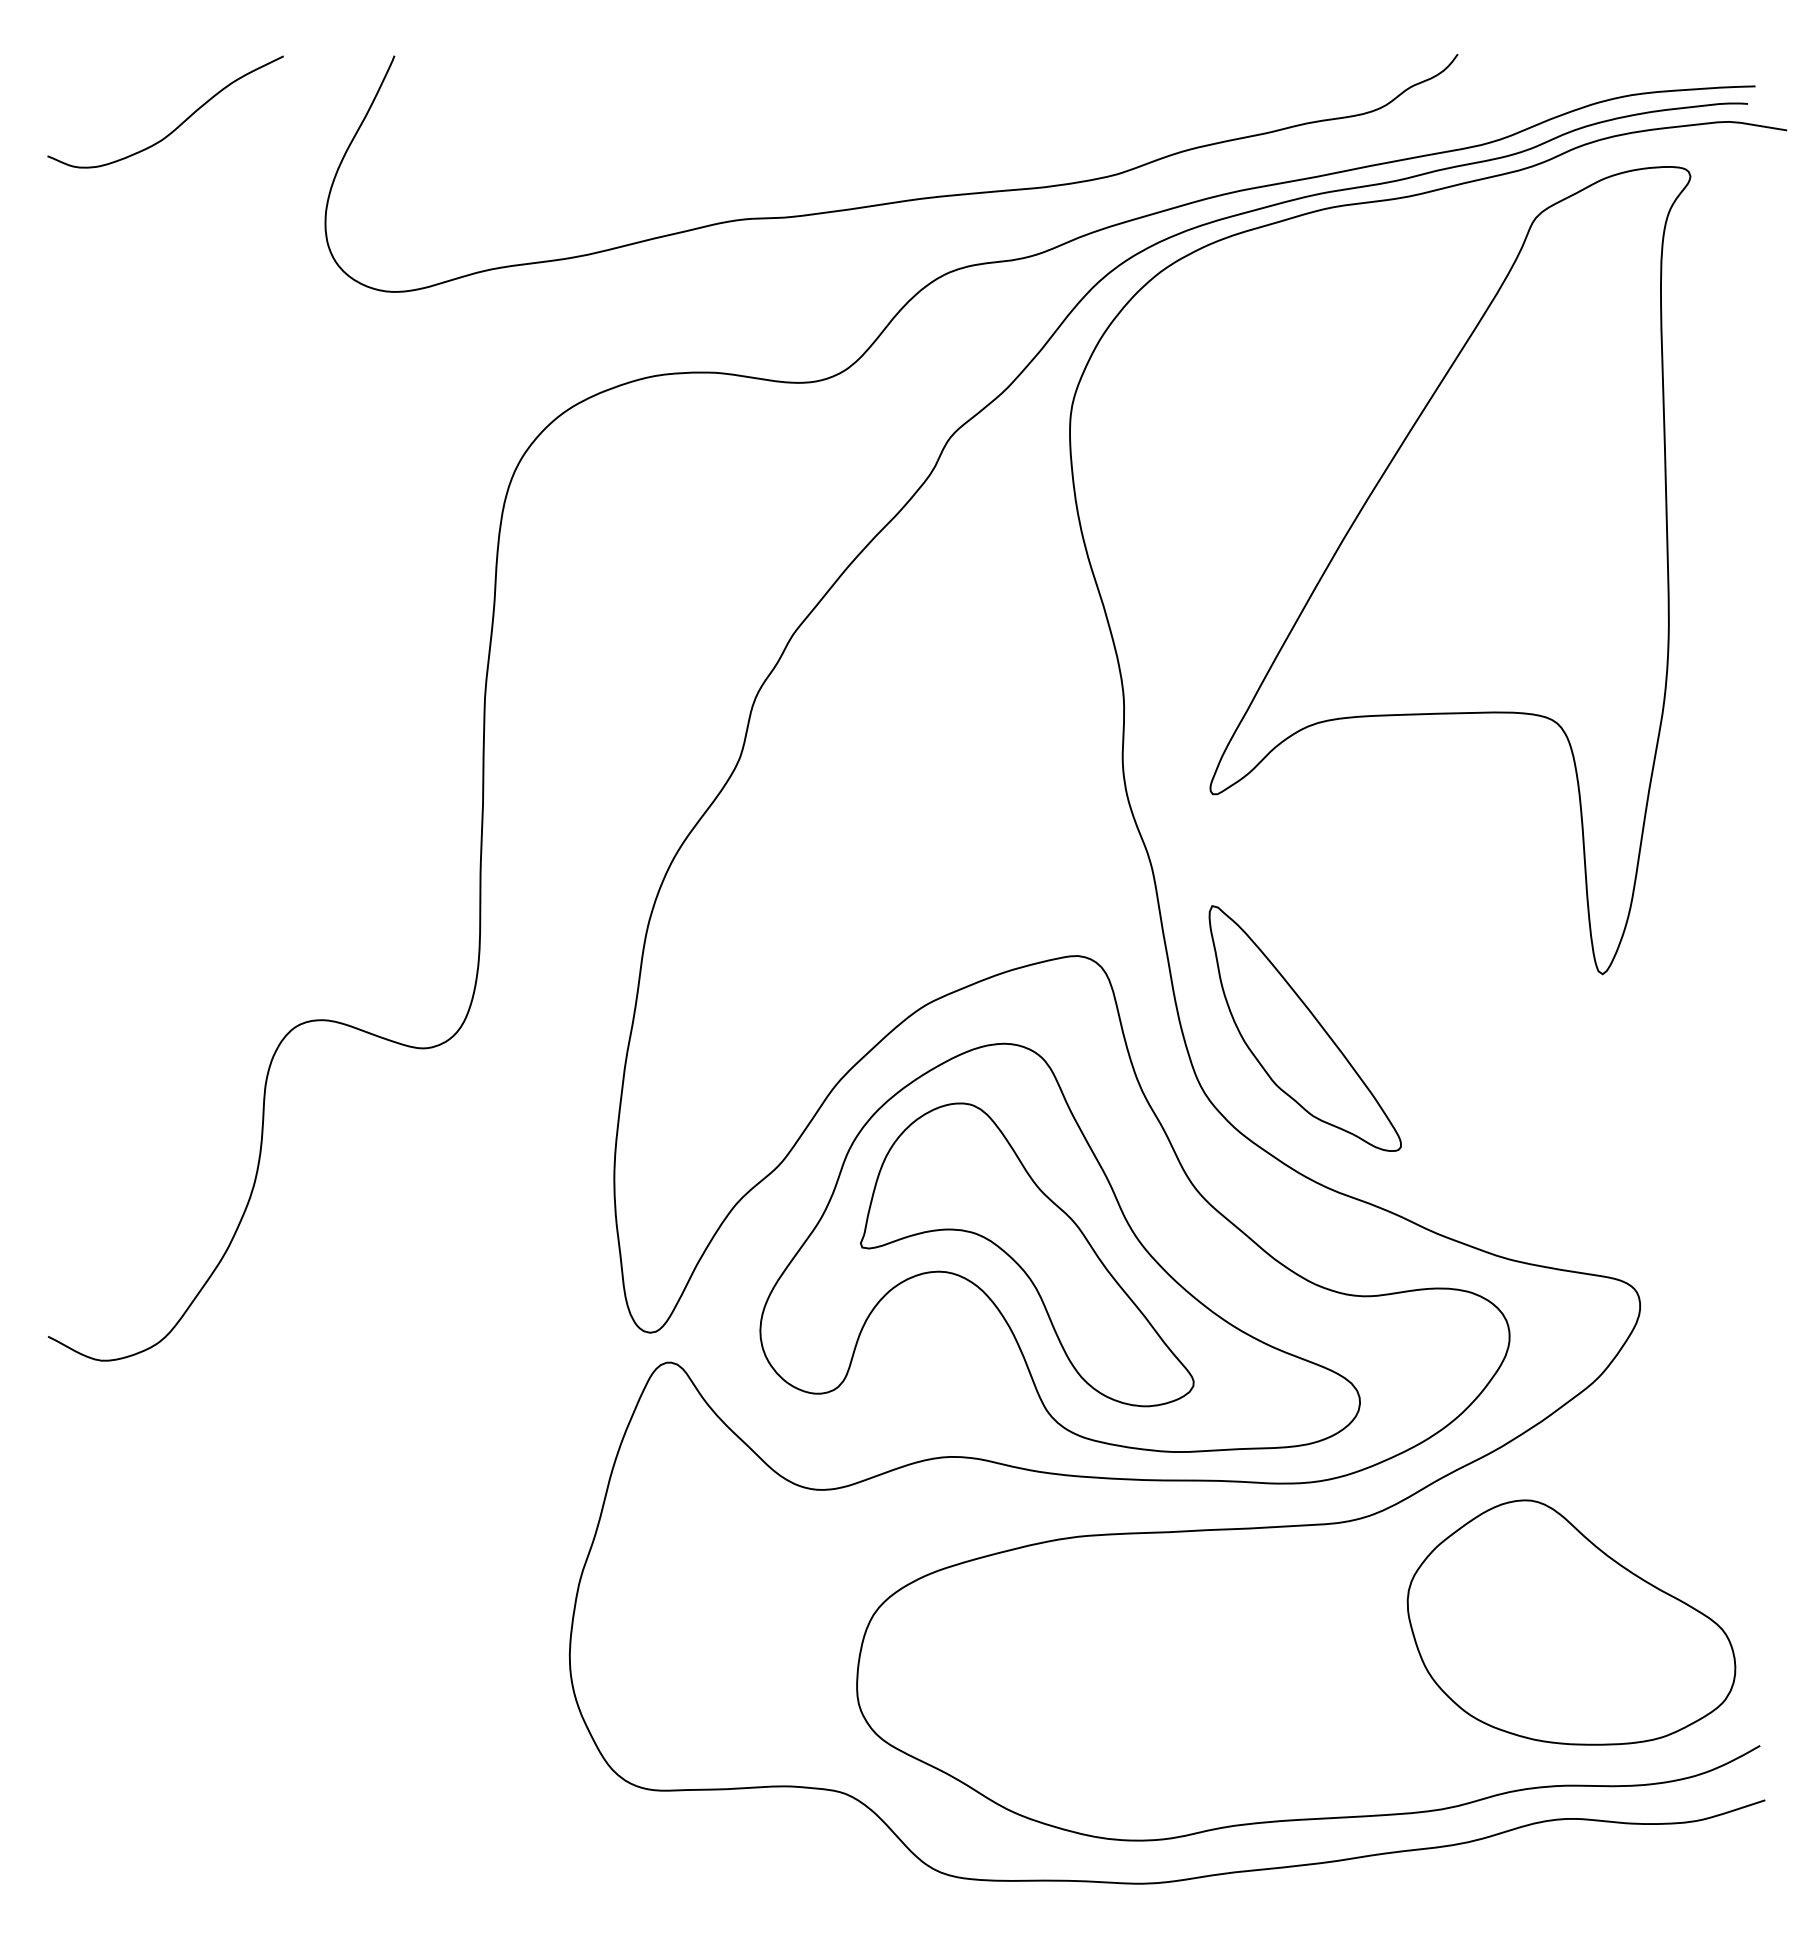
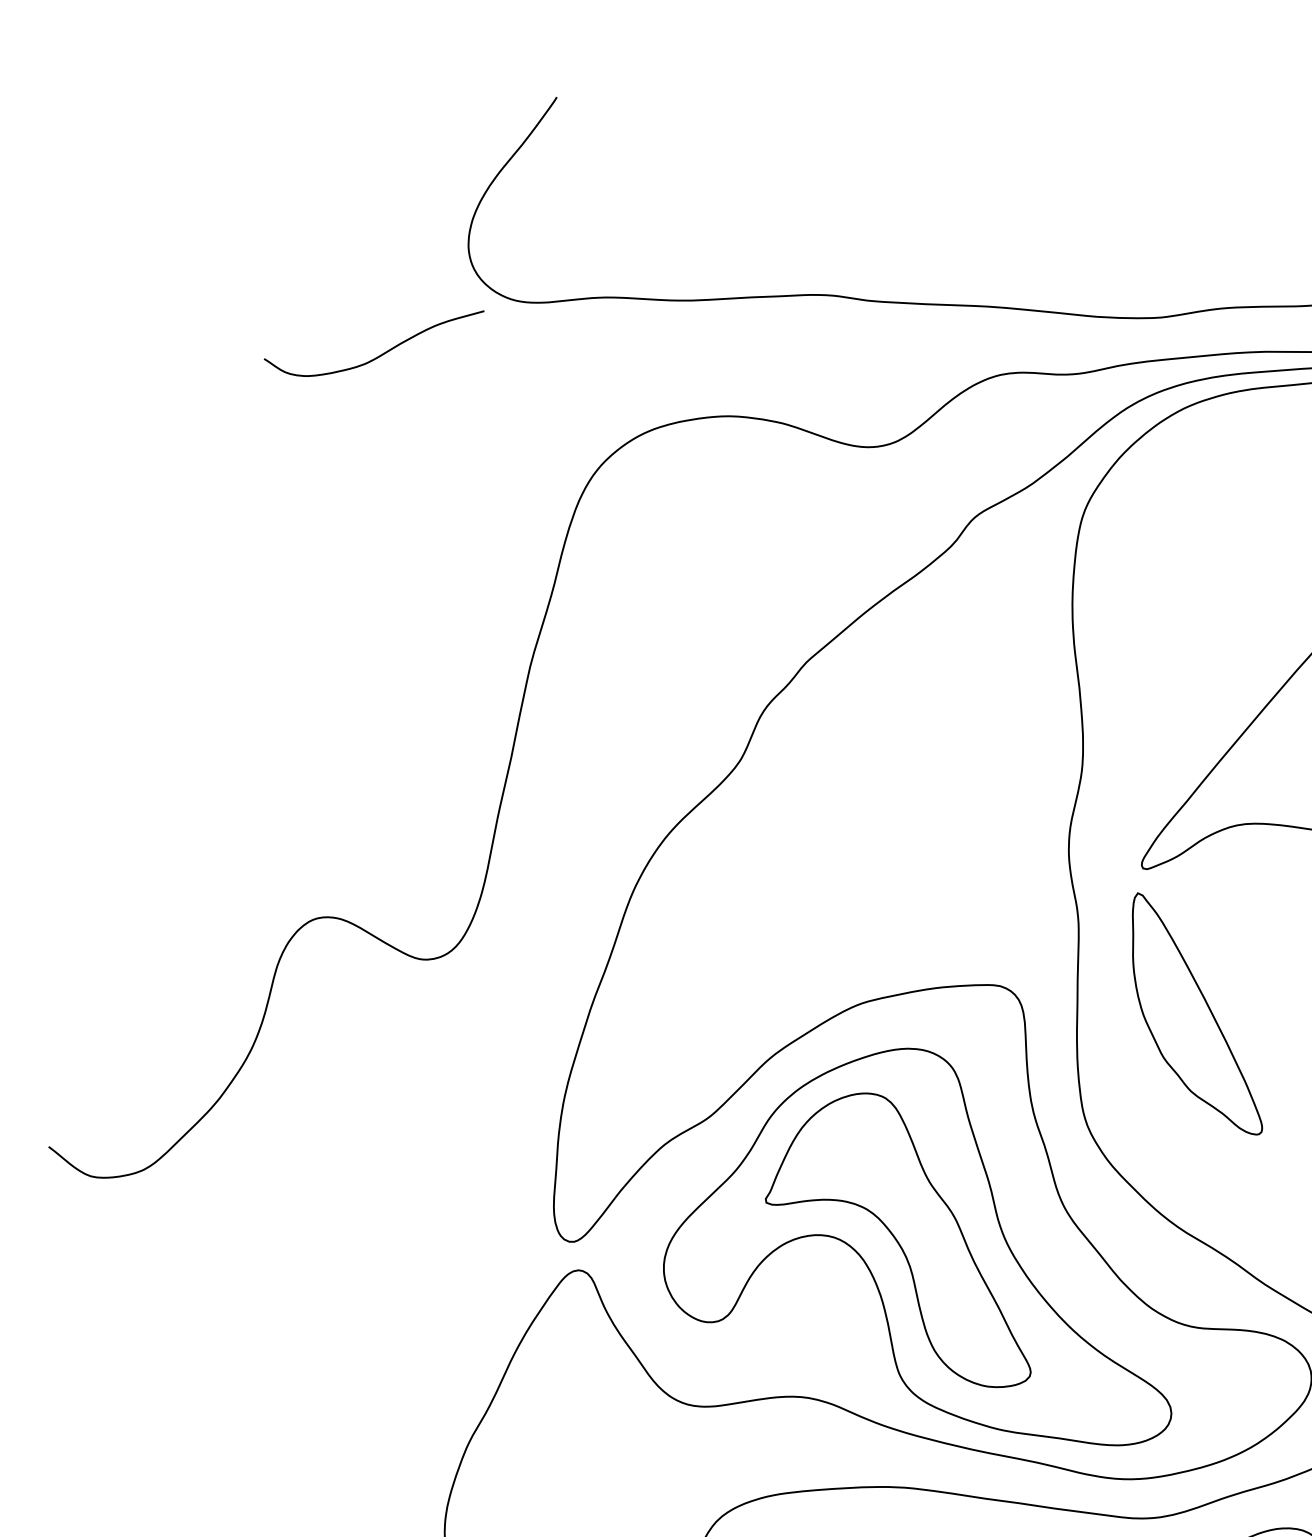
curve: (179, 124) -> (383, 353), moved
part: (1304, 1028) -> (1197, 1014), moved

